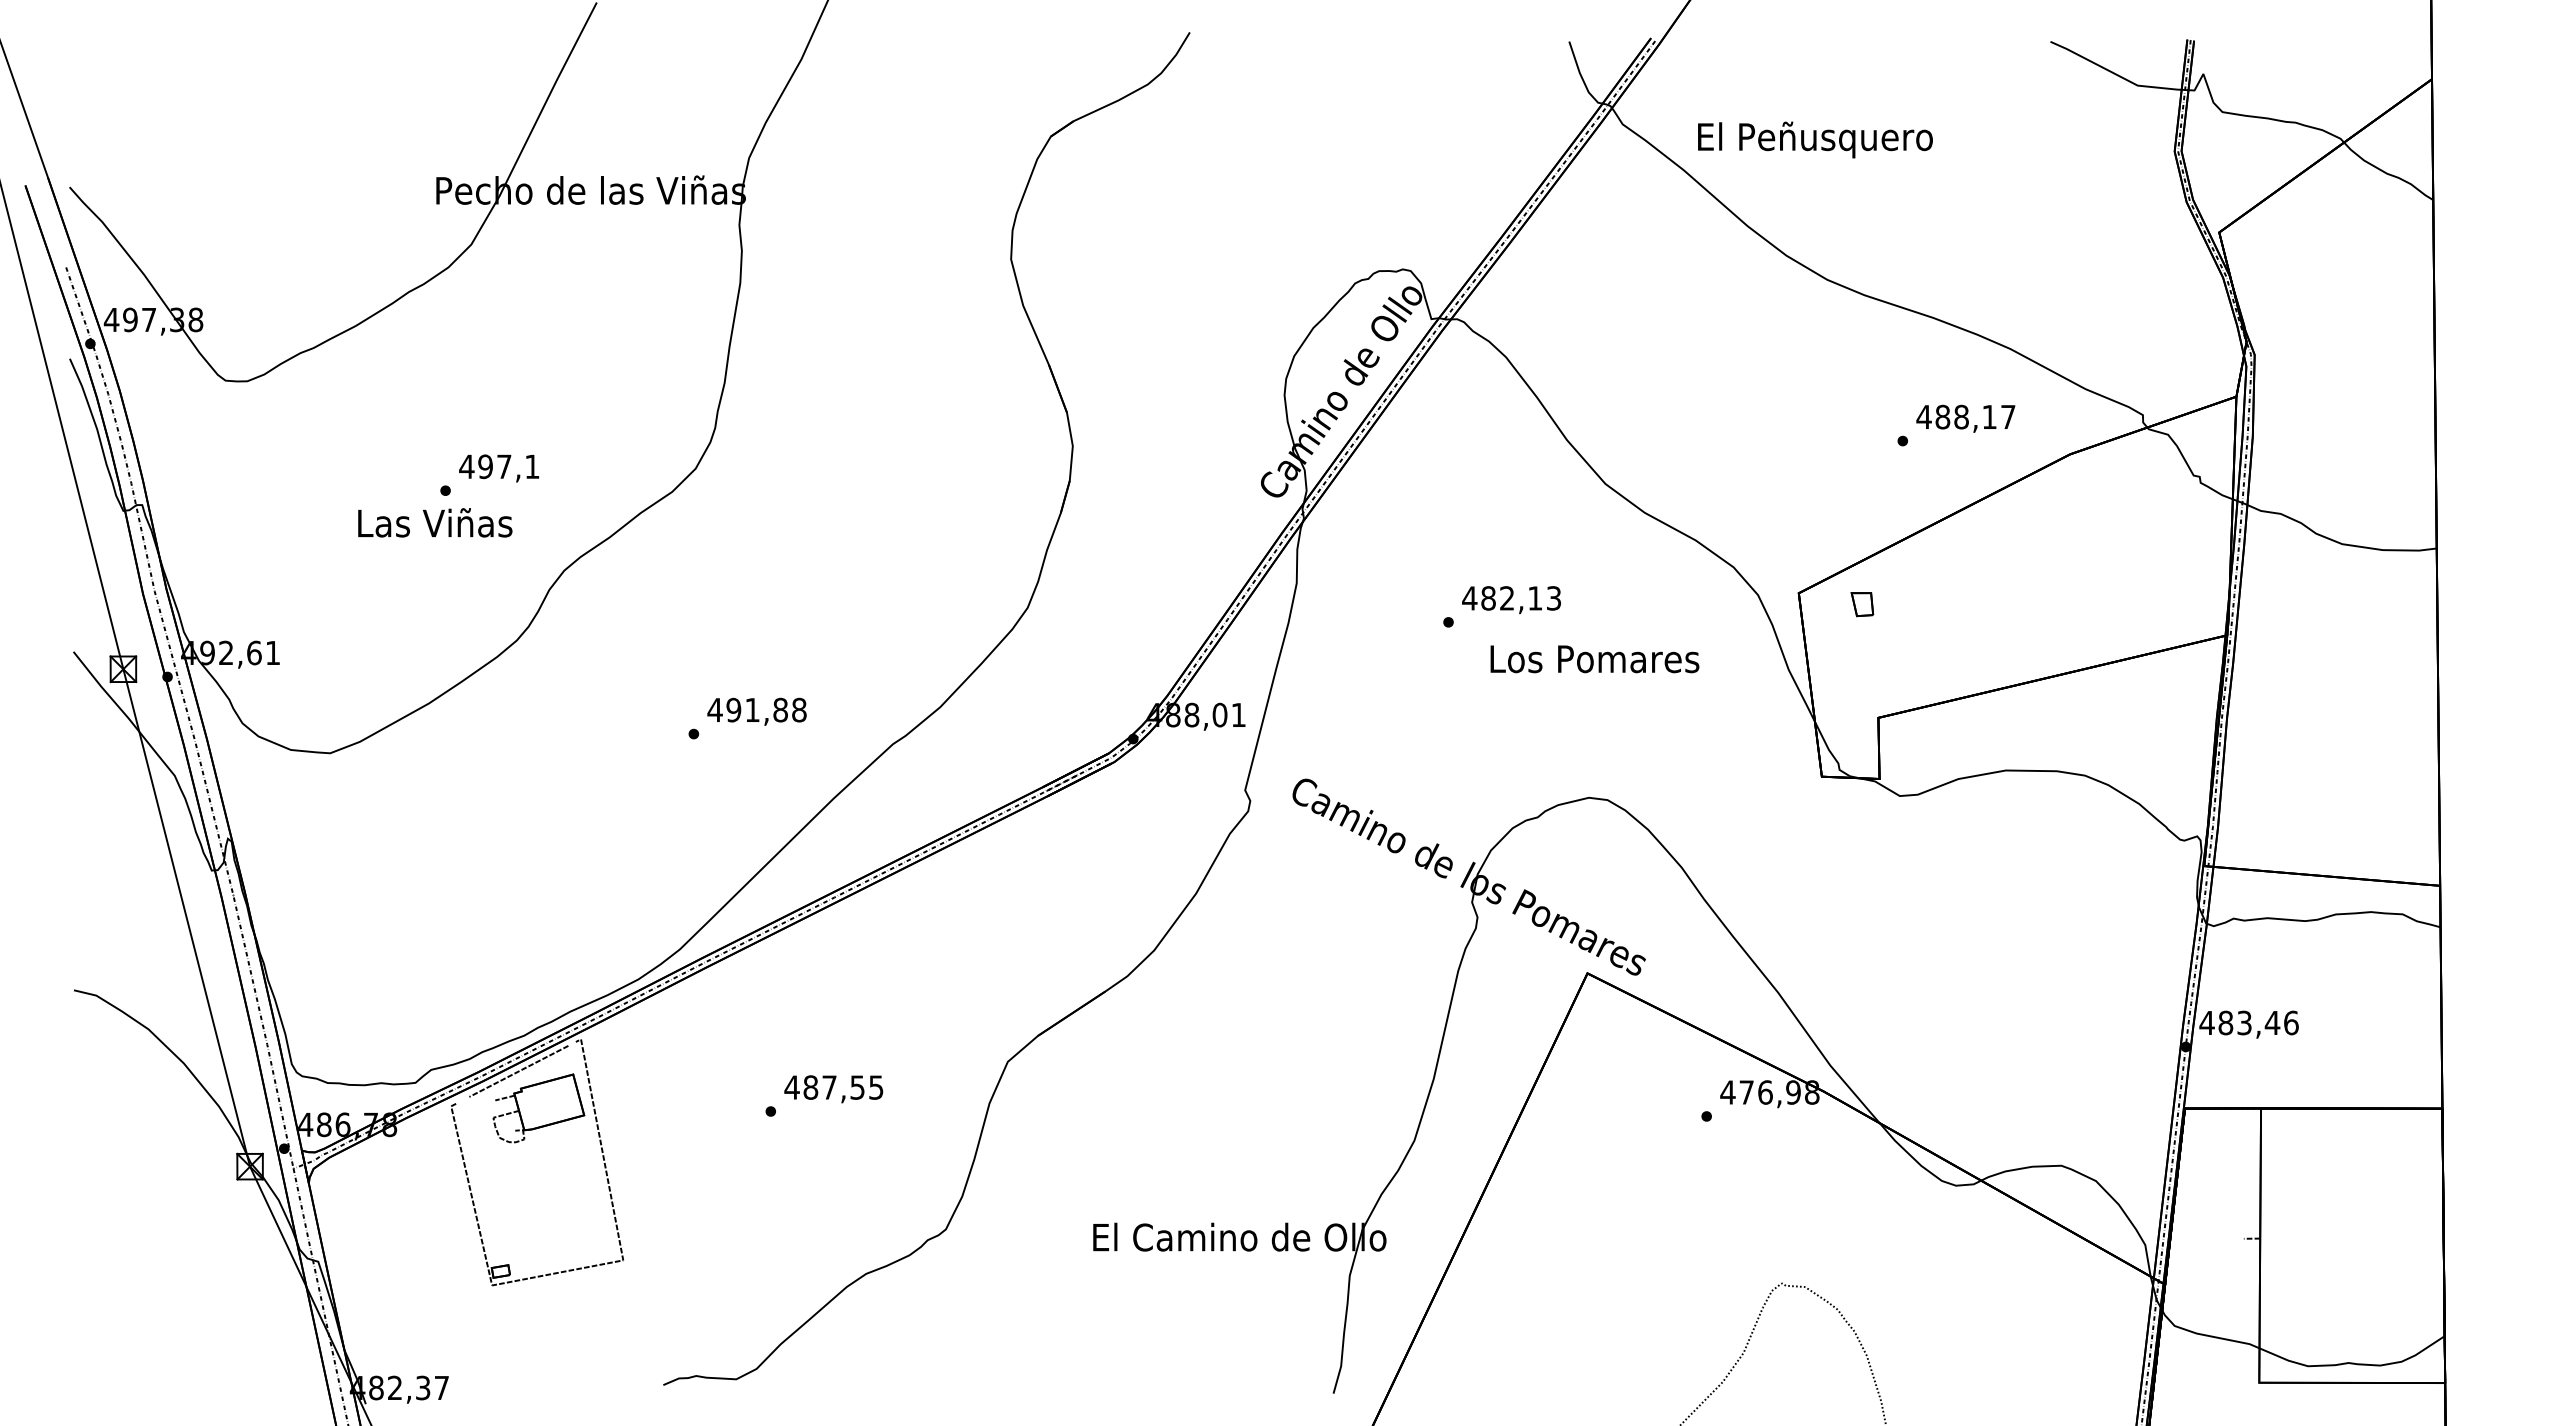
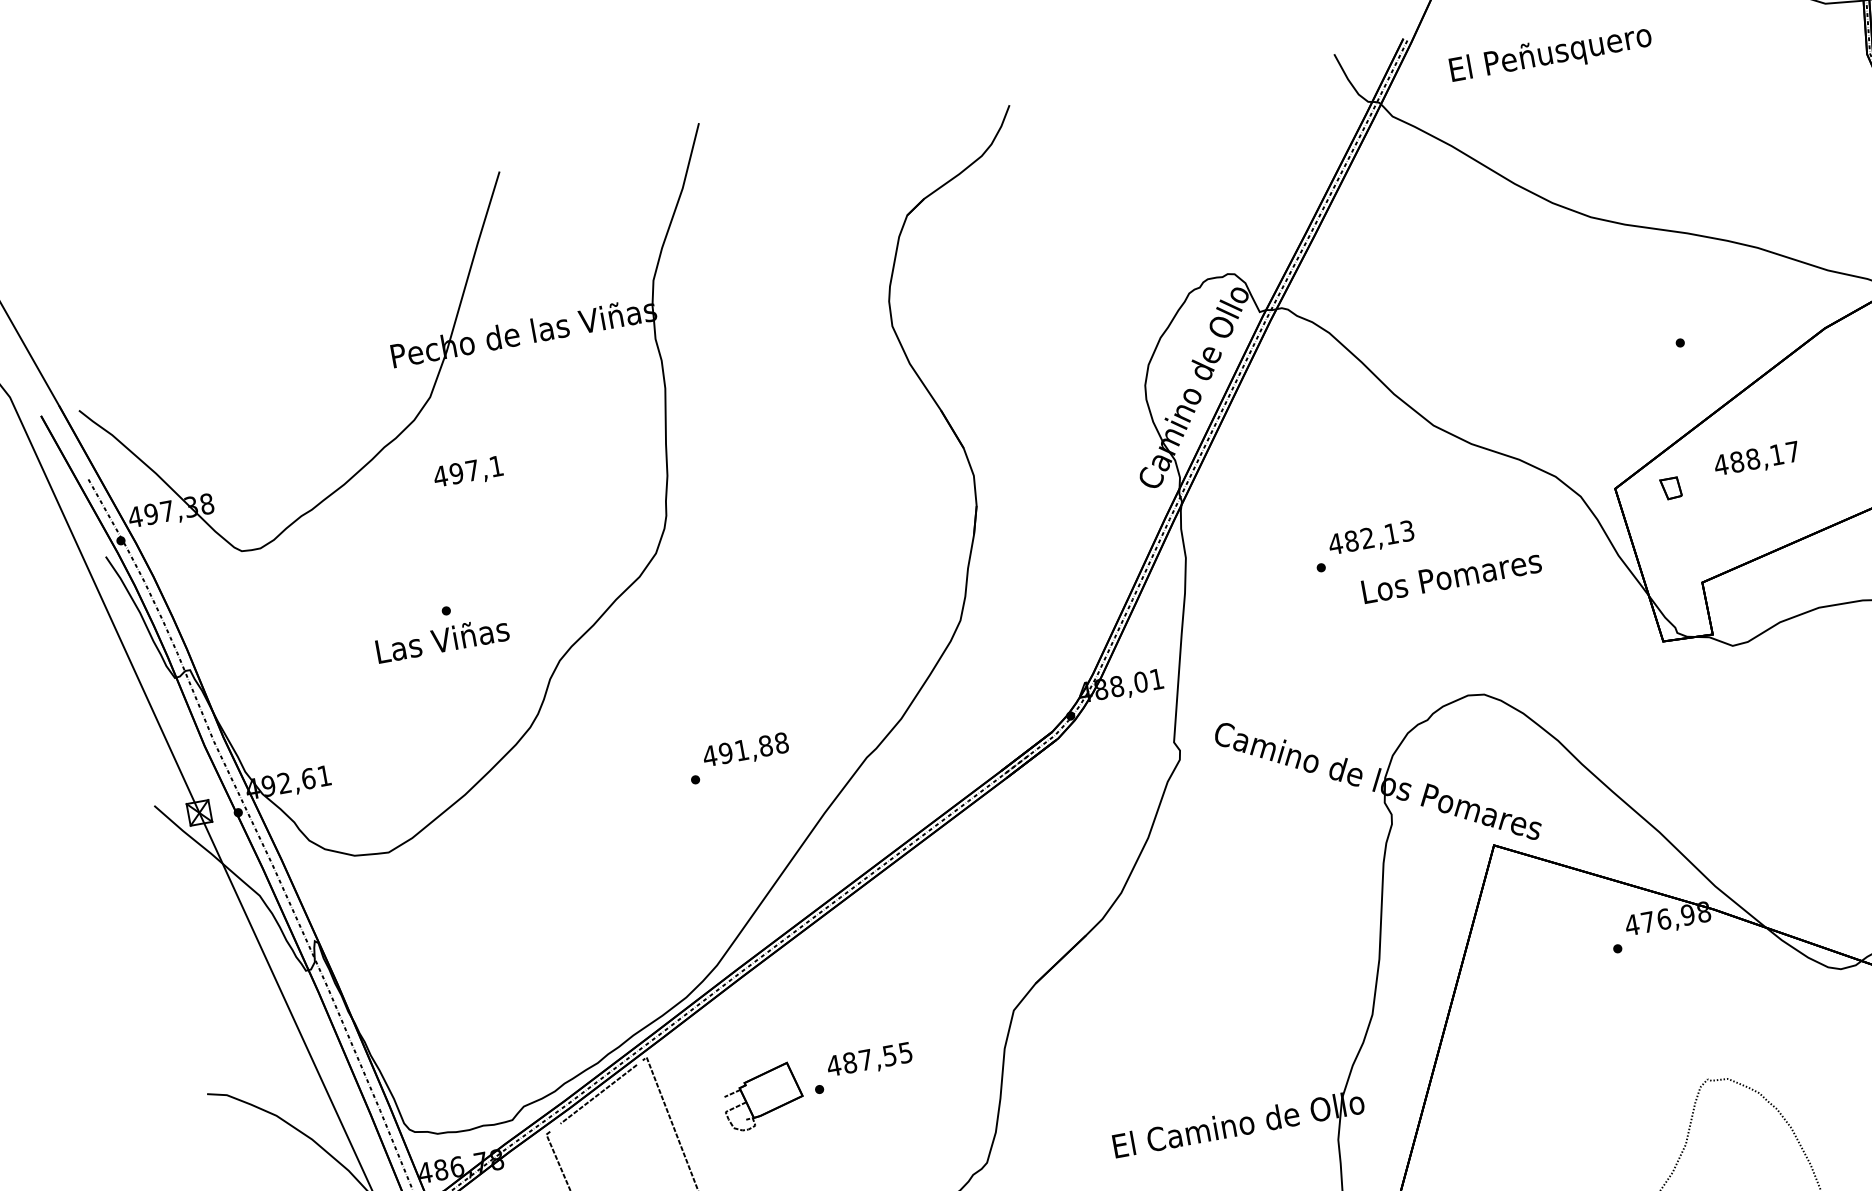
text: (1815, 139) -> (1550, 54), moved
text: (1965, 418) -> (1756, 459), moved
text: (498, 468) -> (467, 473), moved
part: (538, 1108) -> (762, 1097), moved

